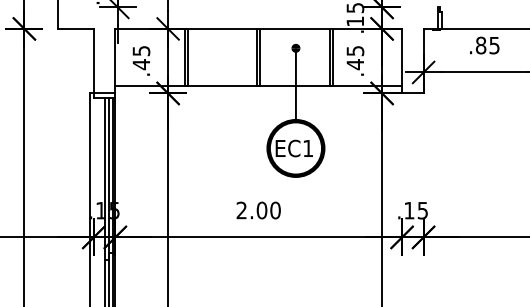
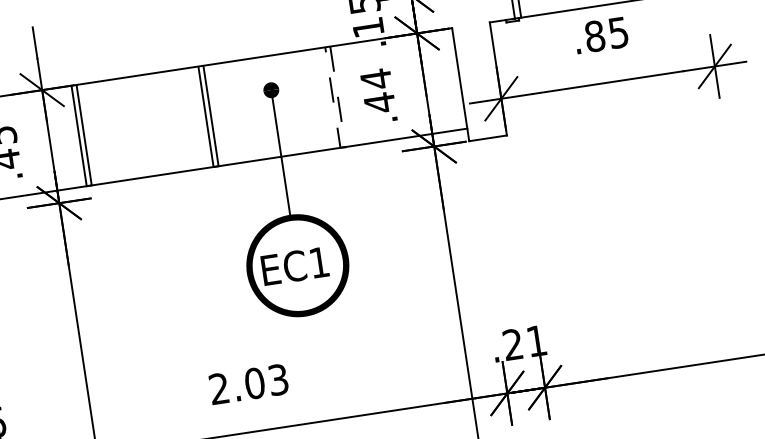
text: (355, 50) -> (376, 78), .45 -> .44
line: (330, 86) -> (341, 147), solid -> dashed
text: (275, 210) -> (278, 379), 2.00 -> 2.03
text: (415, 210) -> (523, 342), .15 -> .21

